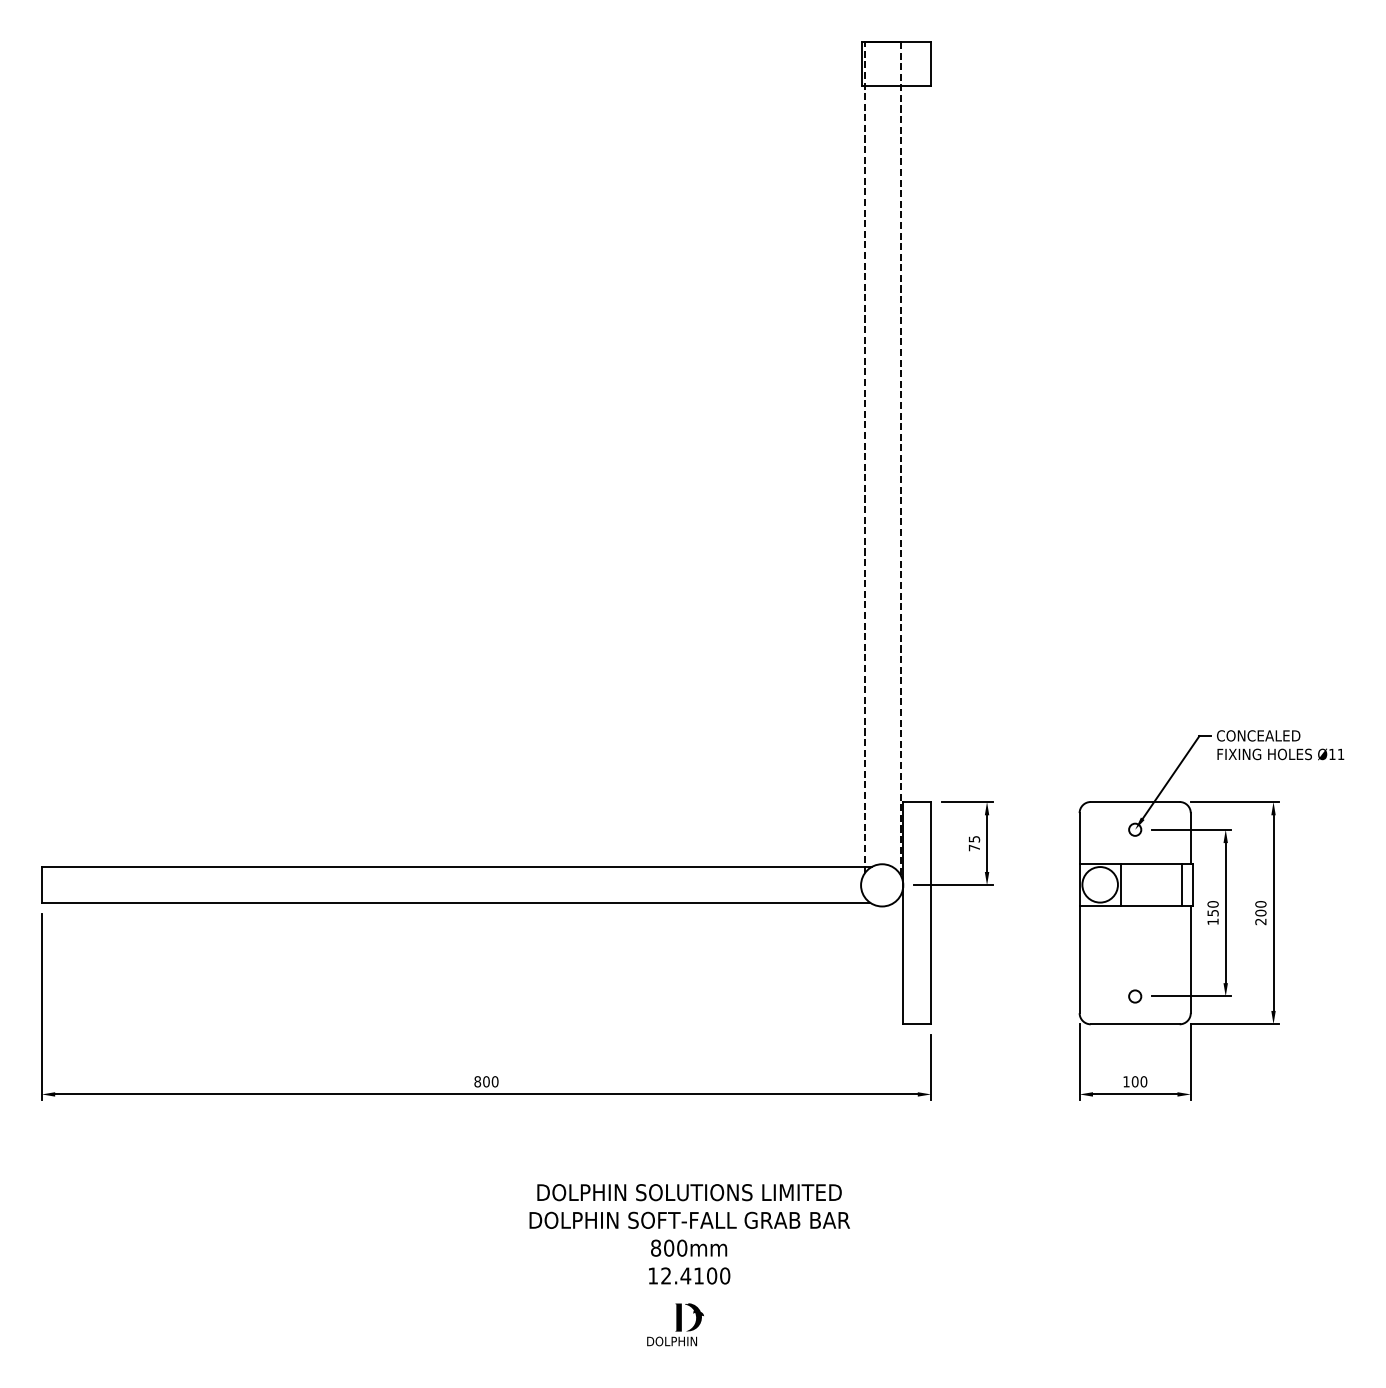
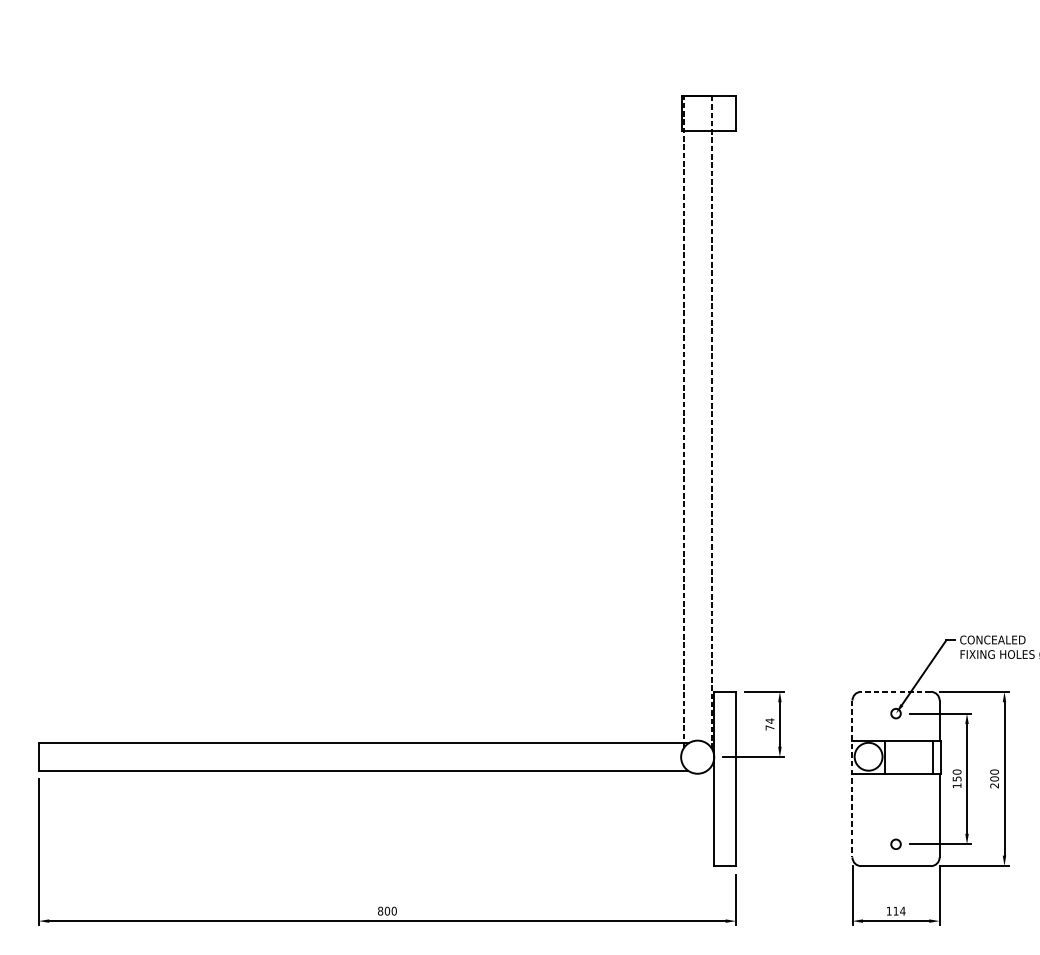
line: (1134, 801) -> (895, 691), solid -> dashed
text: (974, 838) -> (770, 720), 75 -> 74
line: (1079, 913) -> (852, 779), solid -> dashed
text: (1139, 1081) -> (899, 910), 100 -> 114

